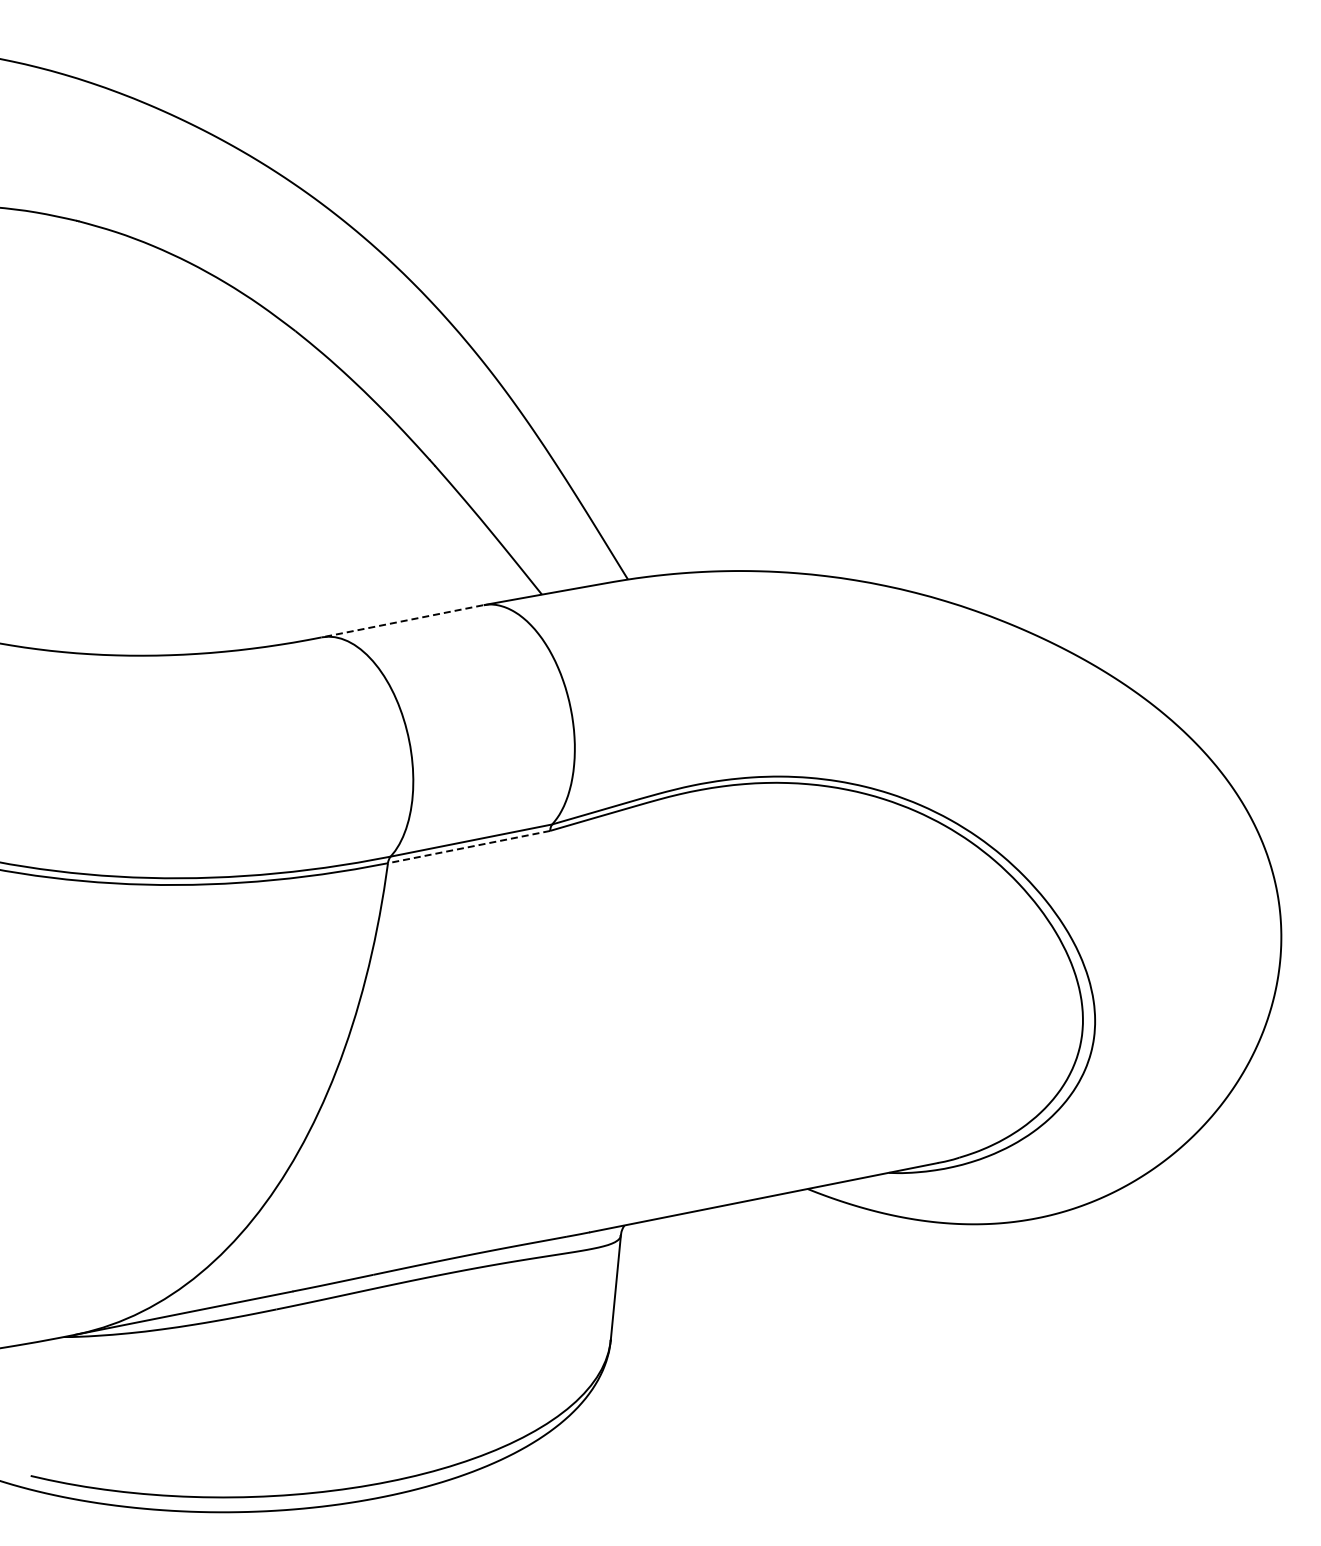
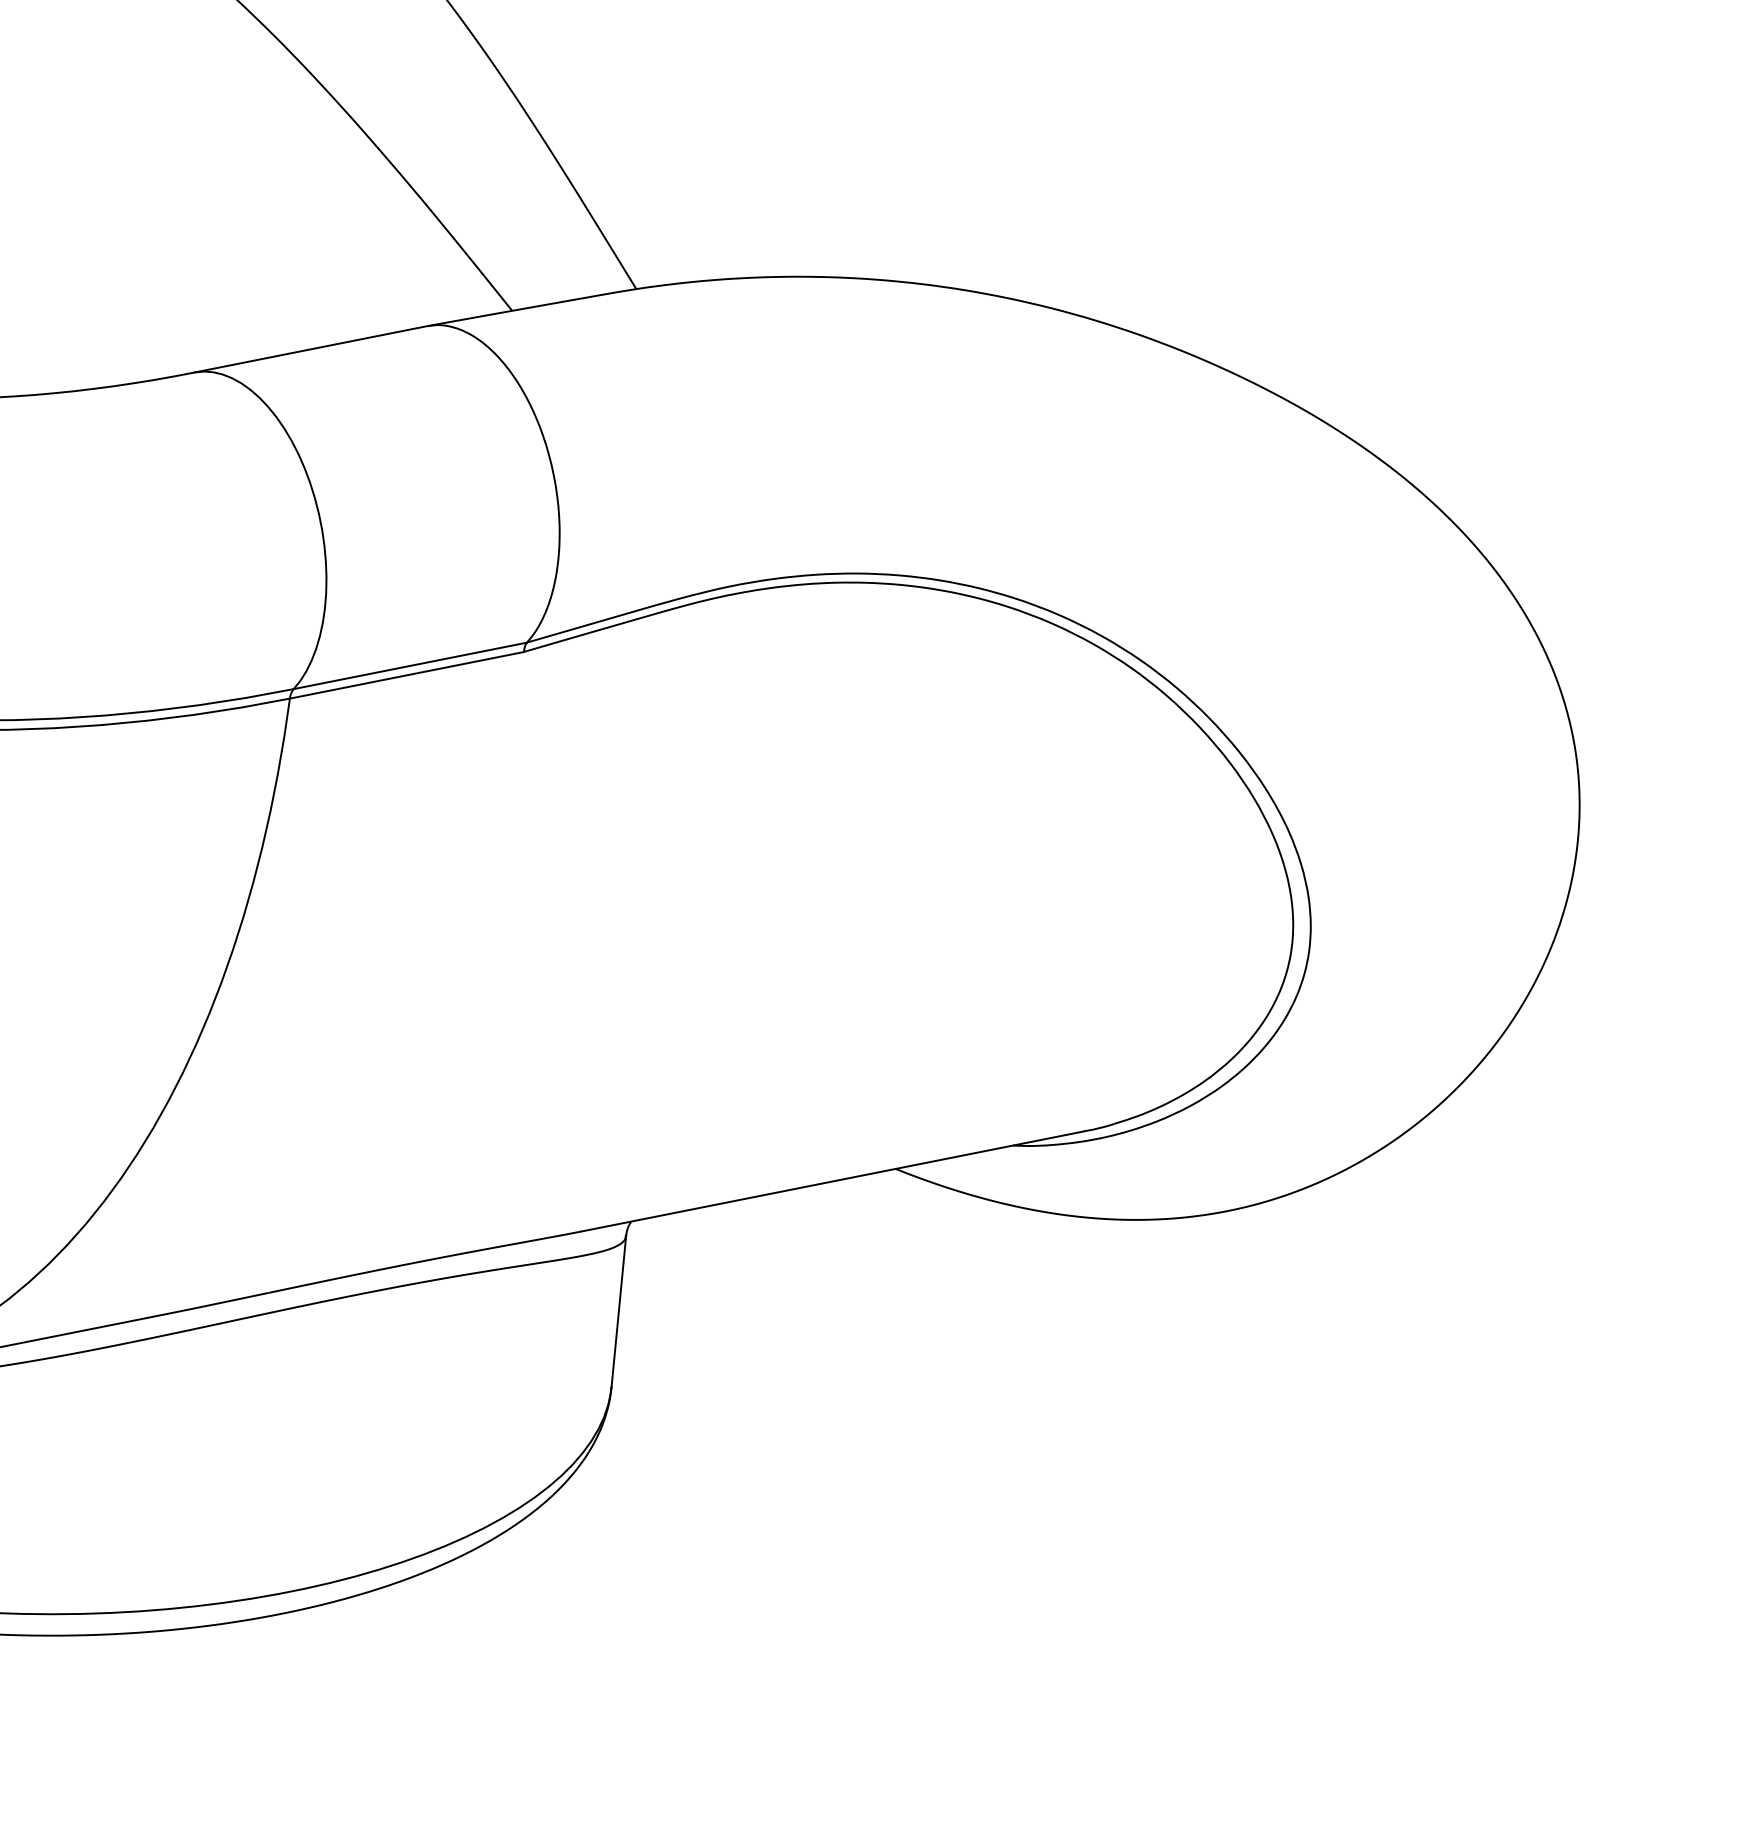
line: (401, 621) -> (309, 349), dashed -> solid
line: (469, 847) -> (407, 675), dashed -> solid

